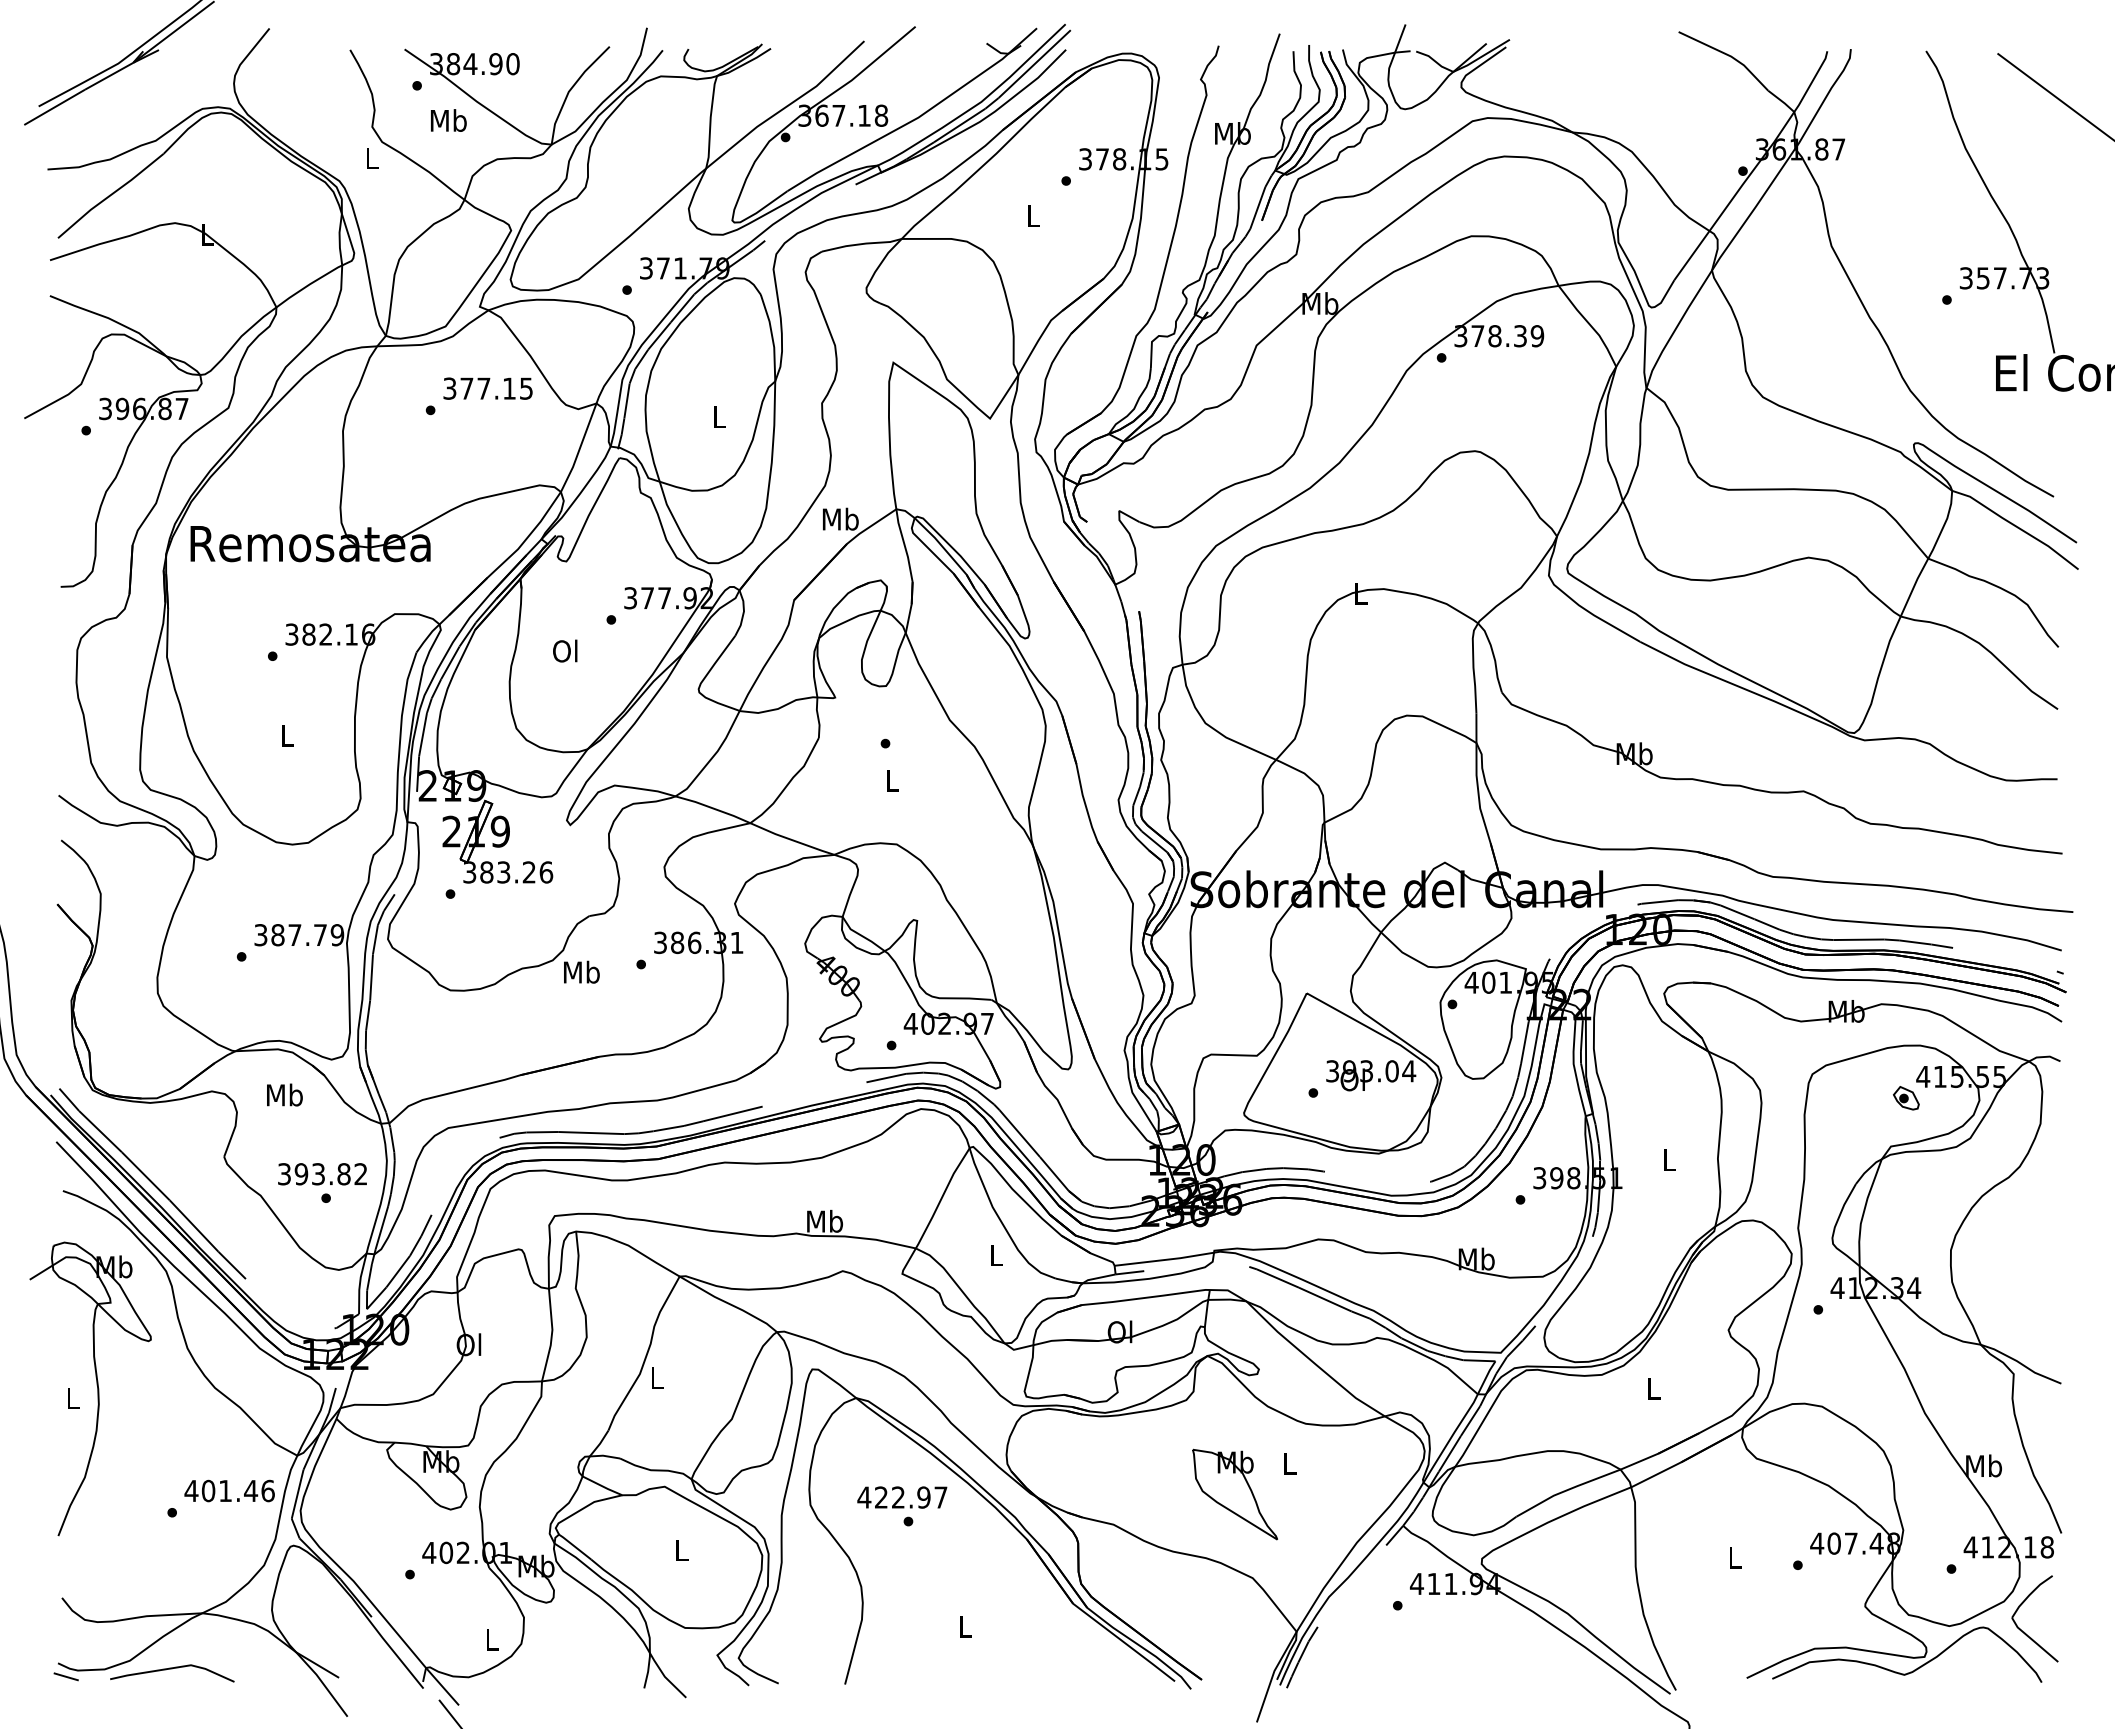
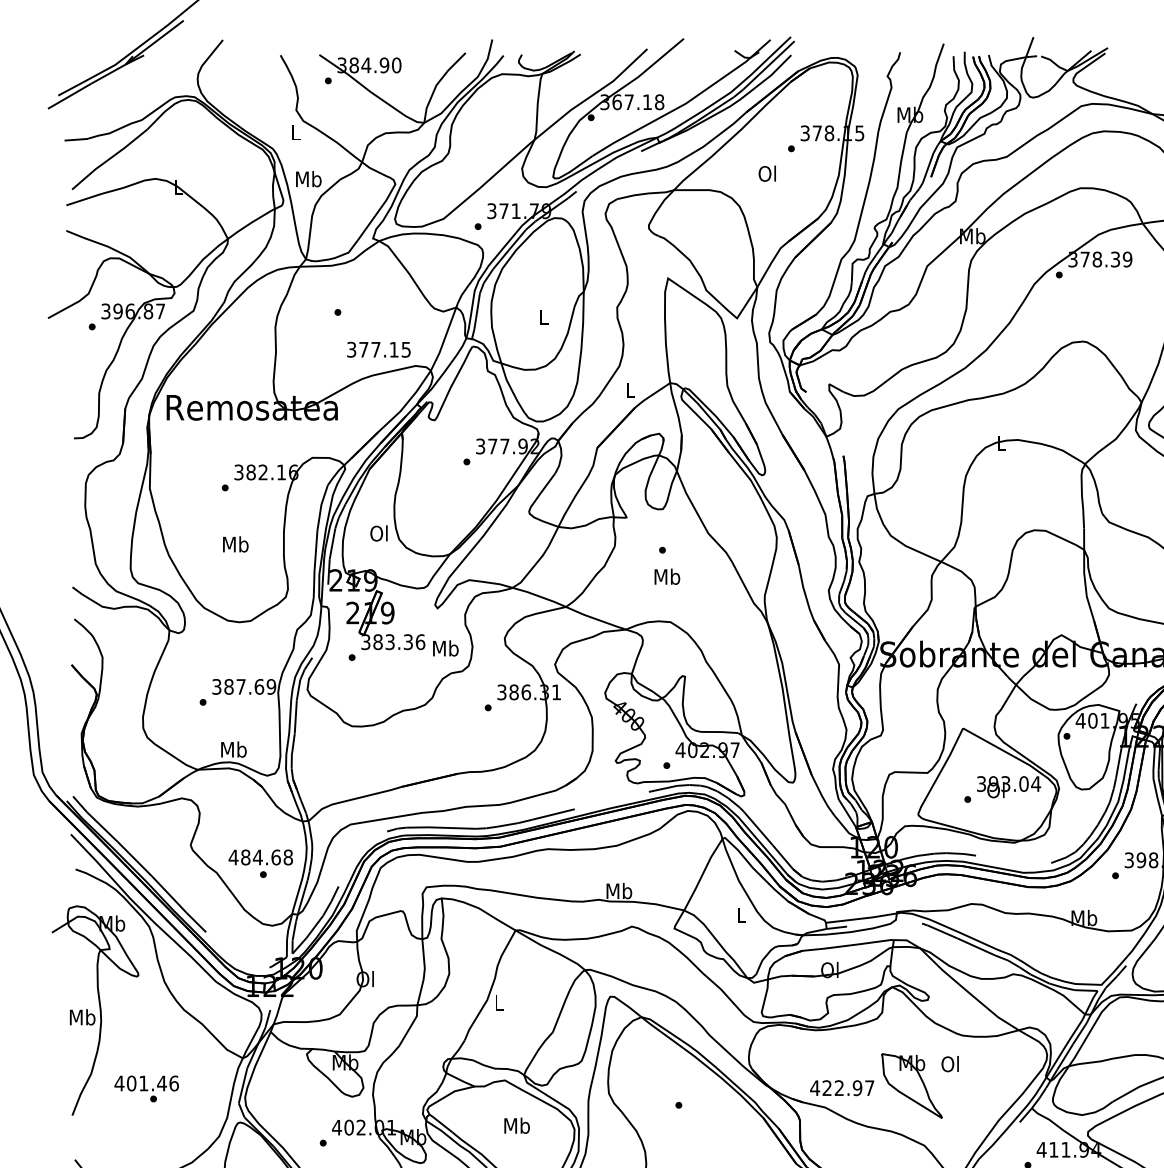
text: (448, 120) -> (308, 179), moved
text: (1032, 215) -> (767, 173), L -> Ol
text: (487, 388) -> (378, 349), moved
text: (840, 518) -> (630, 389), Mb -> L
text: (565, 650) -> (379, 533), moved
text: (287, 735) -> (235, 544), L -> Mb
text: (892, 780) -> (667, 576), L -> Mb
text: (528, 872) -> (407, 642), 383.26 -> 383.36
text: (320, 935) -> (259, 687), 387.79 -> 387.69
text: (581, 971) -> (445, 647), moved
text: (284, 1094) -> (233, 749), moved
text: (322, 1174) -> (260, 857), 393.82 -> 484.68
text: (72, 1397) -> (82, 1016), L -> Mb
text: (1288, 1463) -> (950, 1063), L -> Ol
text: (229, 1490) -> (146, 1083), moved
text: (902, 1497) -> (842, 1088), moved
text: (681, 1549) -> (516, 1125), L -> Mb

